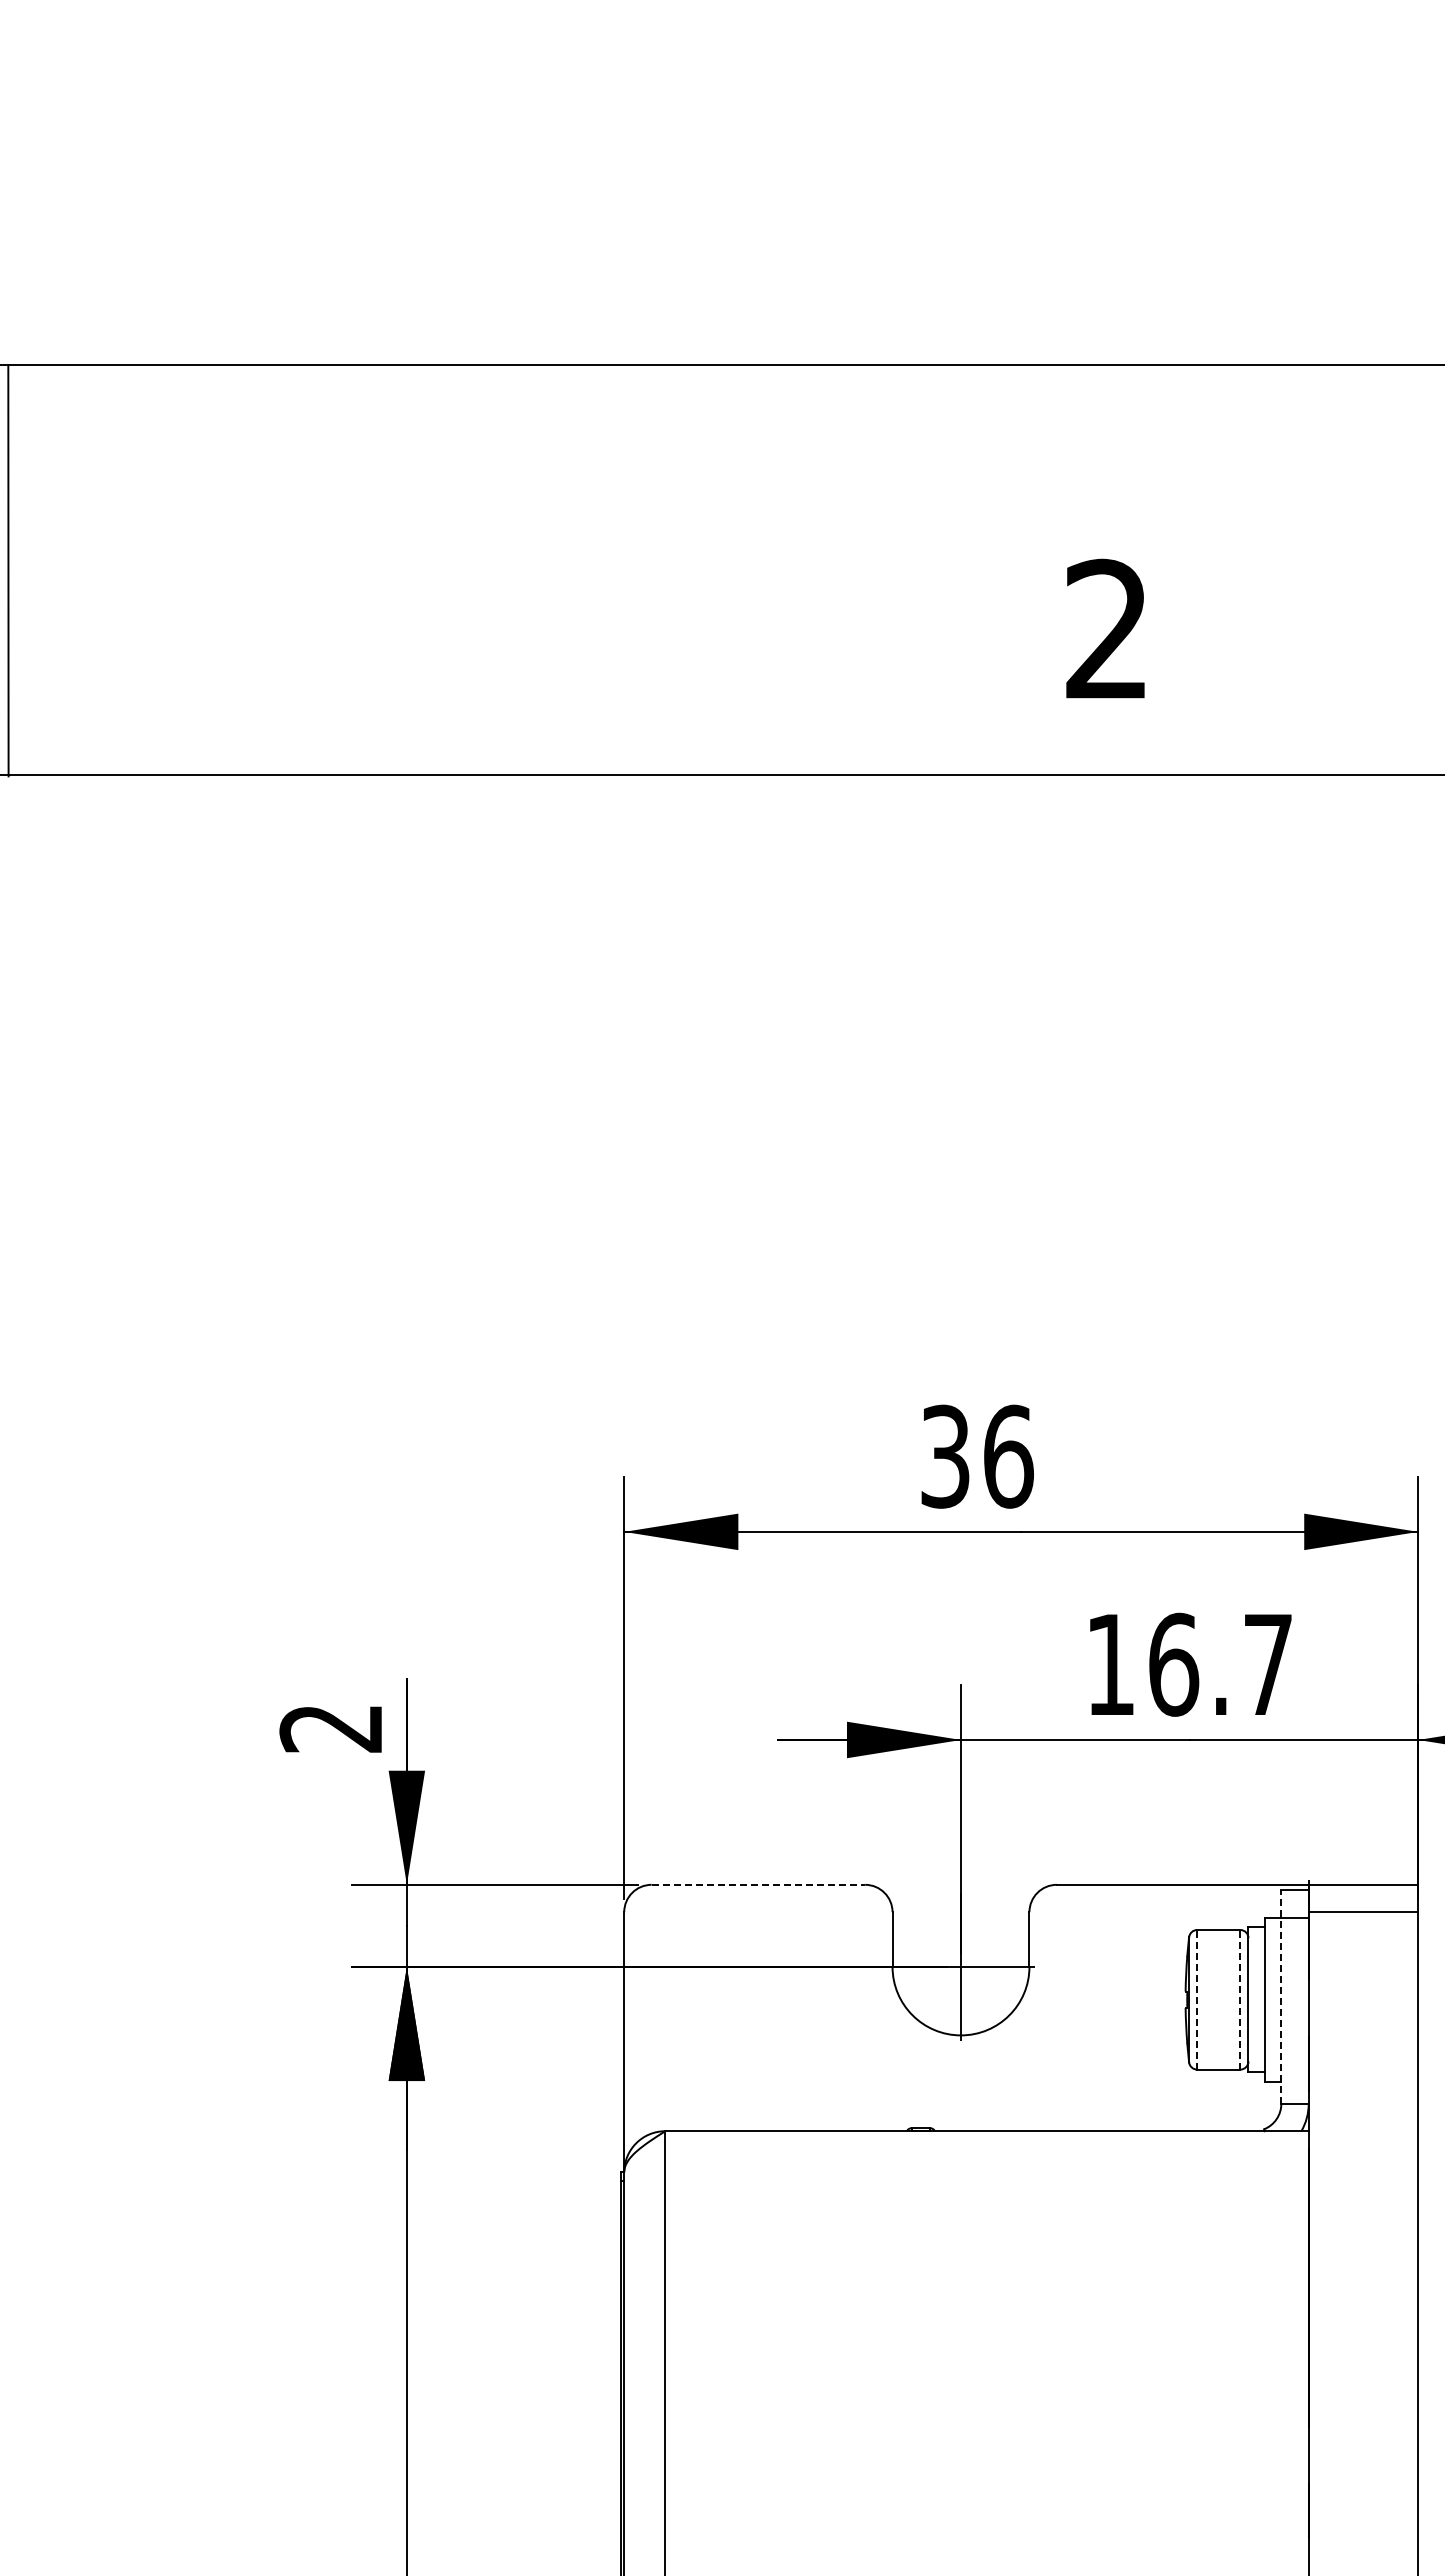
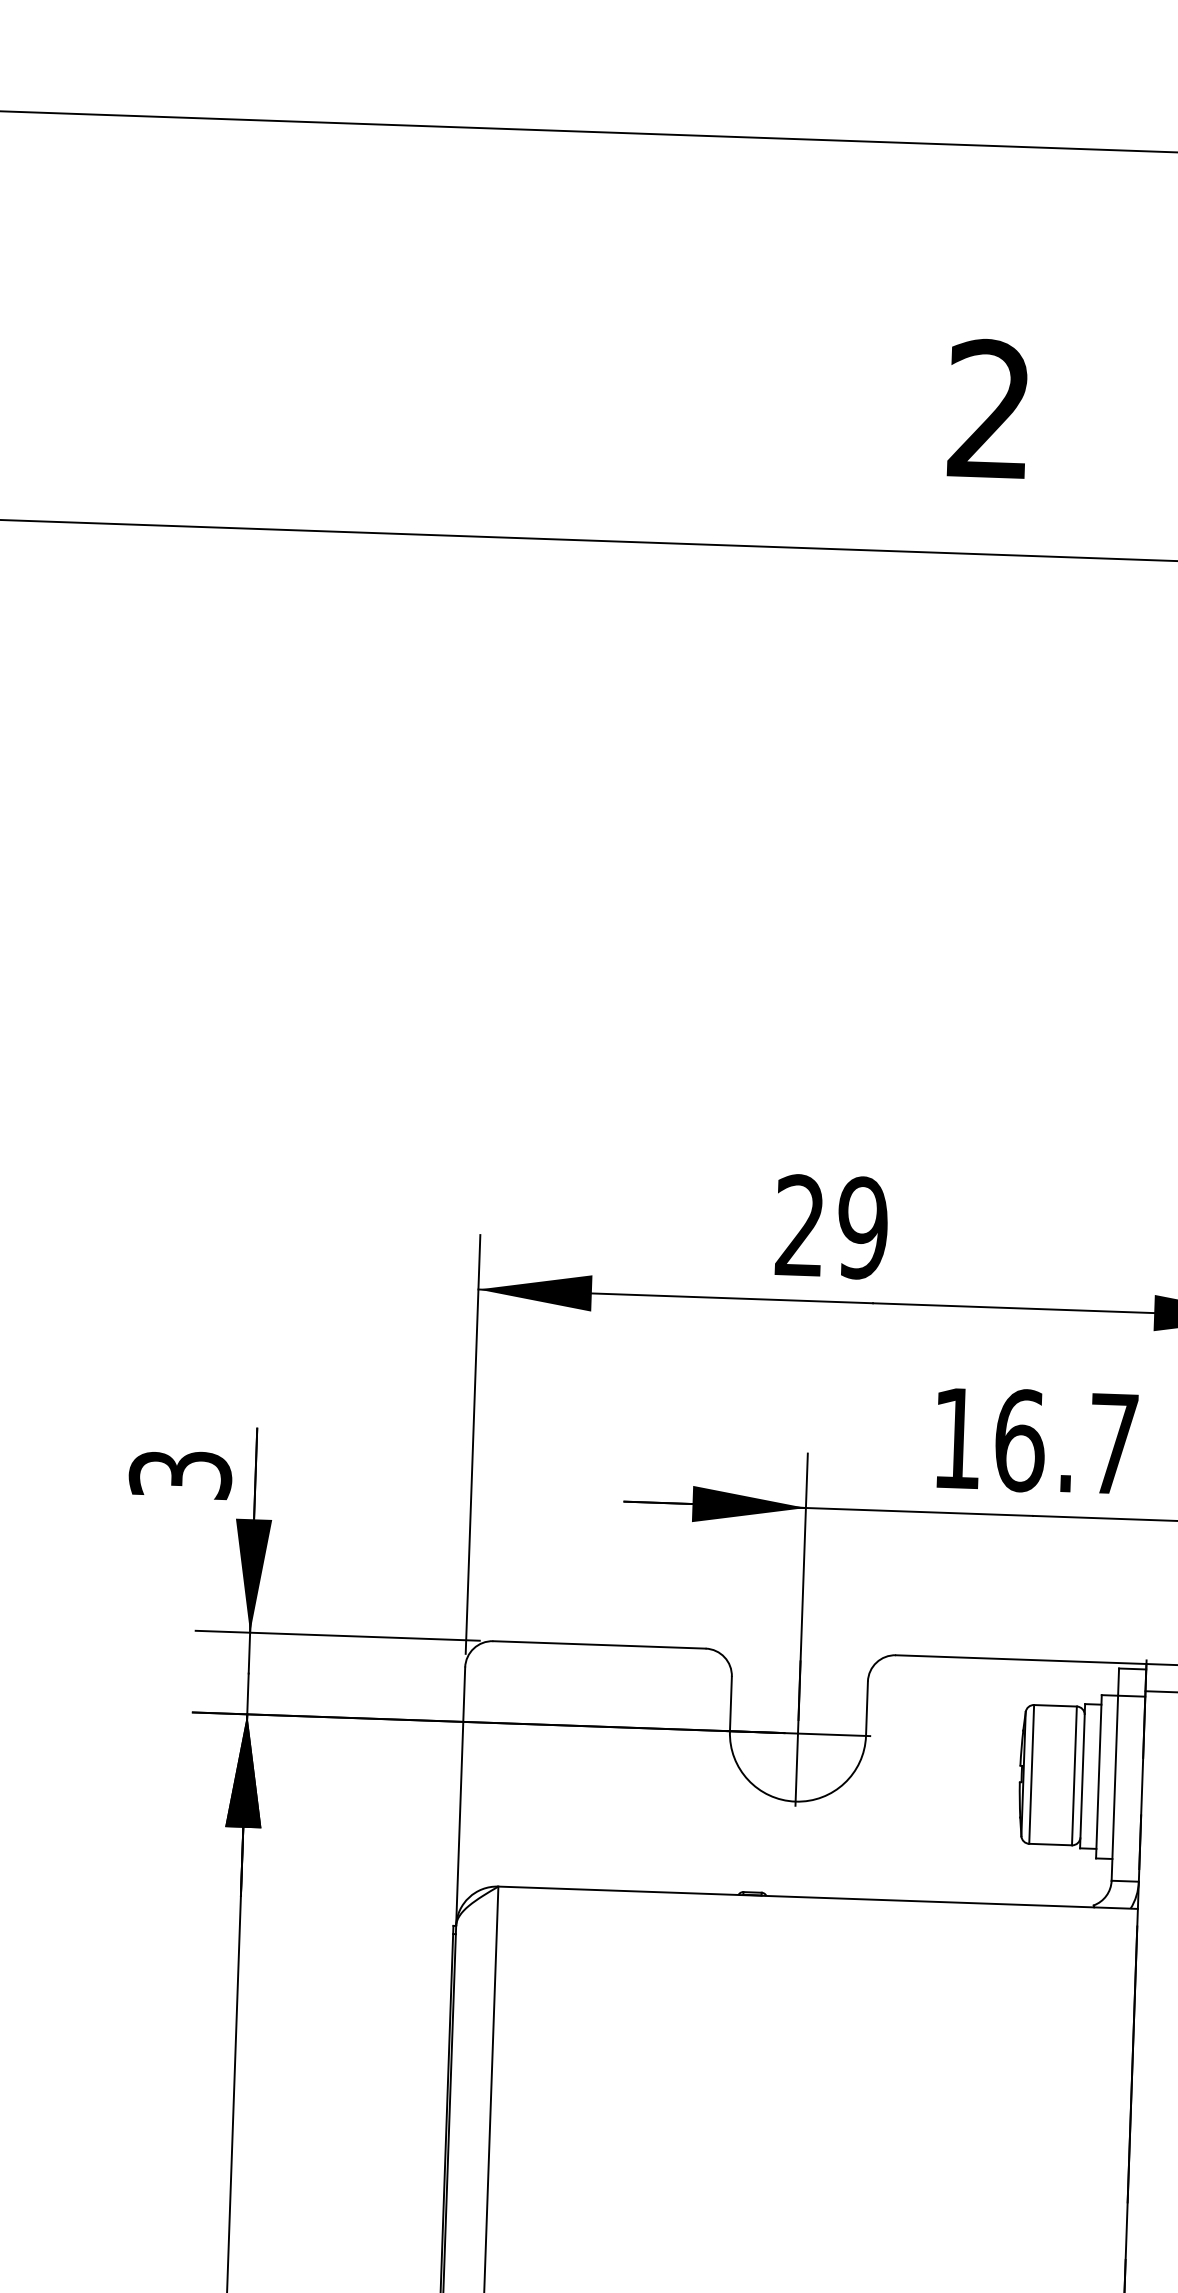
text: (977, 1456) -> (832, 1226), 36 -> 29
text: (331, 1728) -> (180, 1474), 2 -> 3
line: (758, 1884) -> (599, 1644), dashed -> solid
line: (1281, 1997) -> (1115, 1775), dashed -> solid
line: (1197, 1999) -> (1031, 1774), dashed -> solid
line: (1240, 1999) -> (1074, 1775), dashed -> solid

